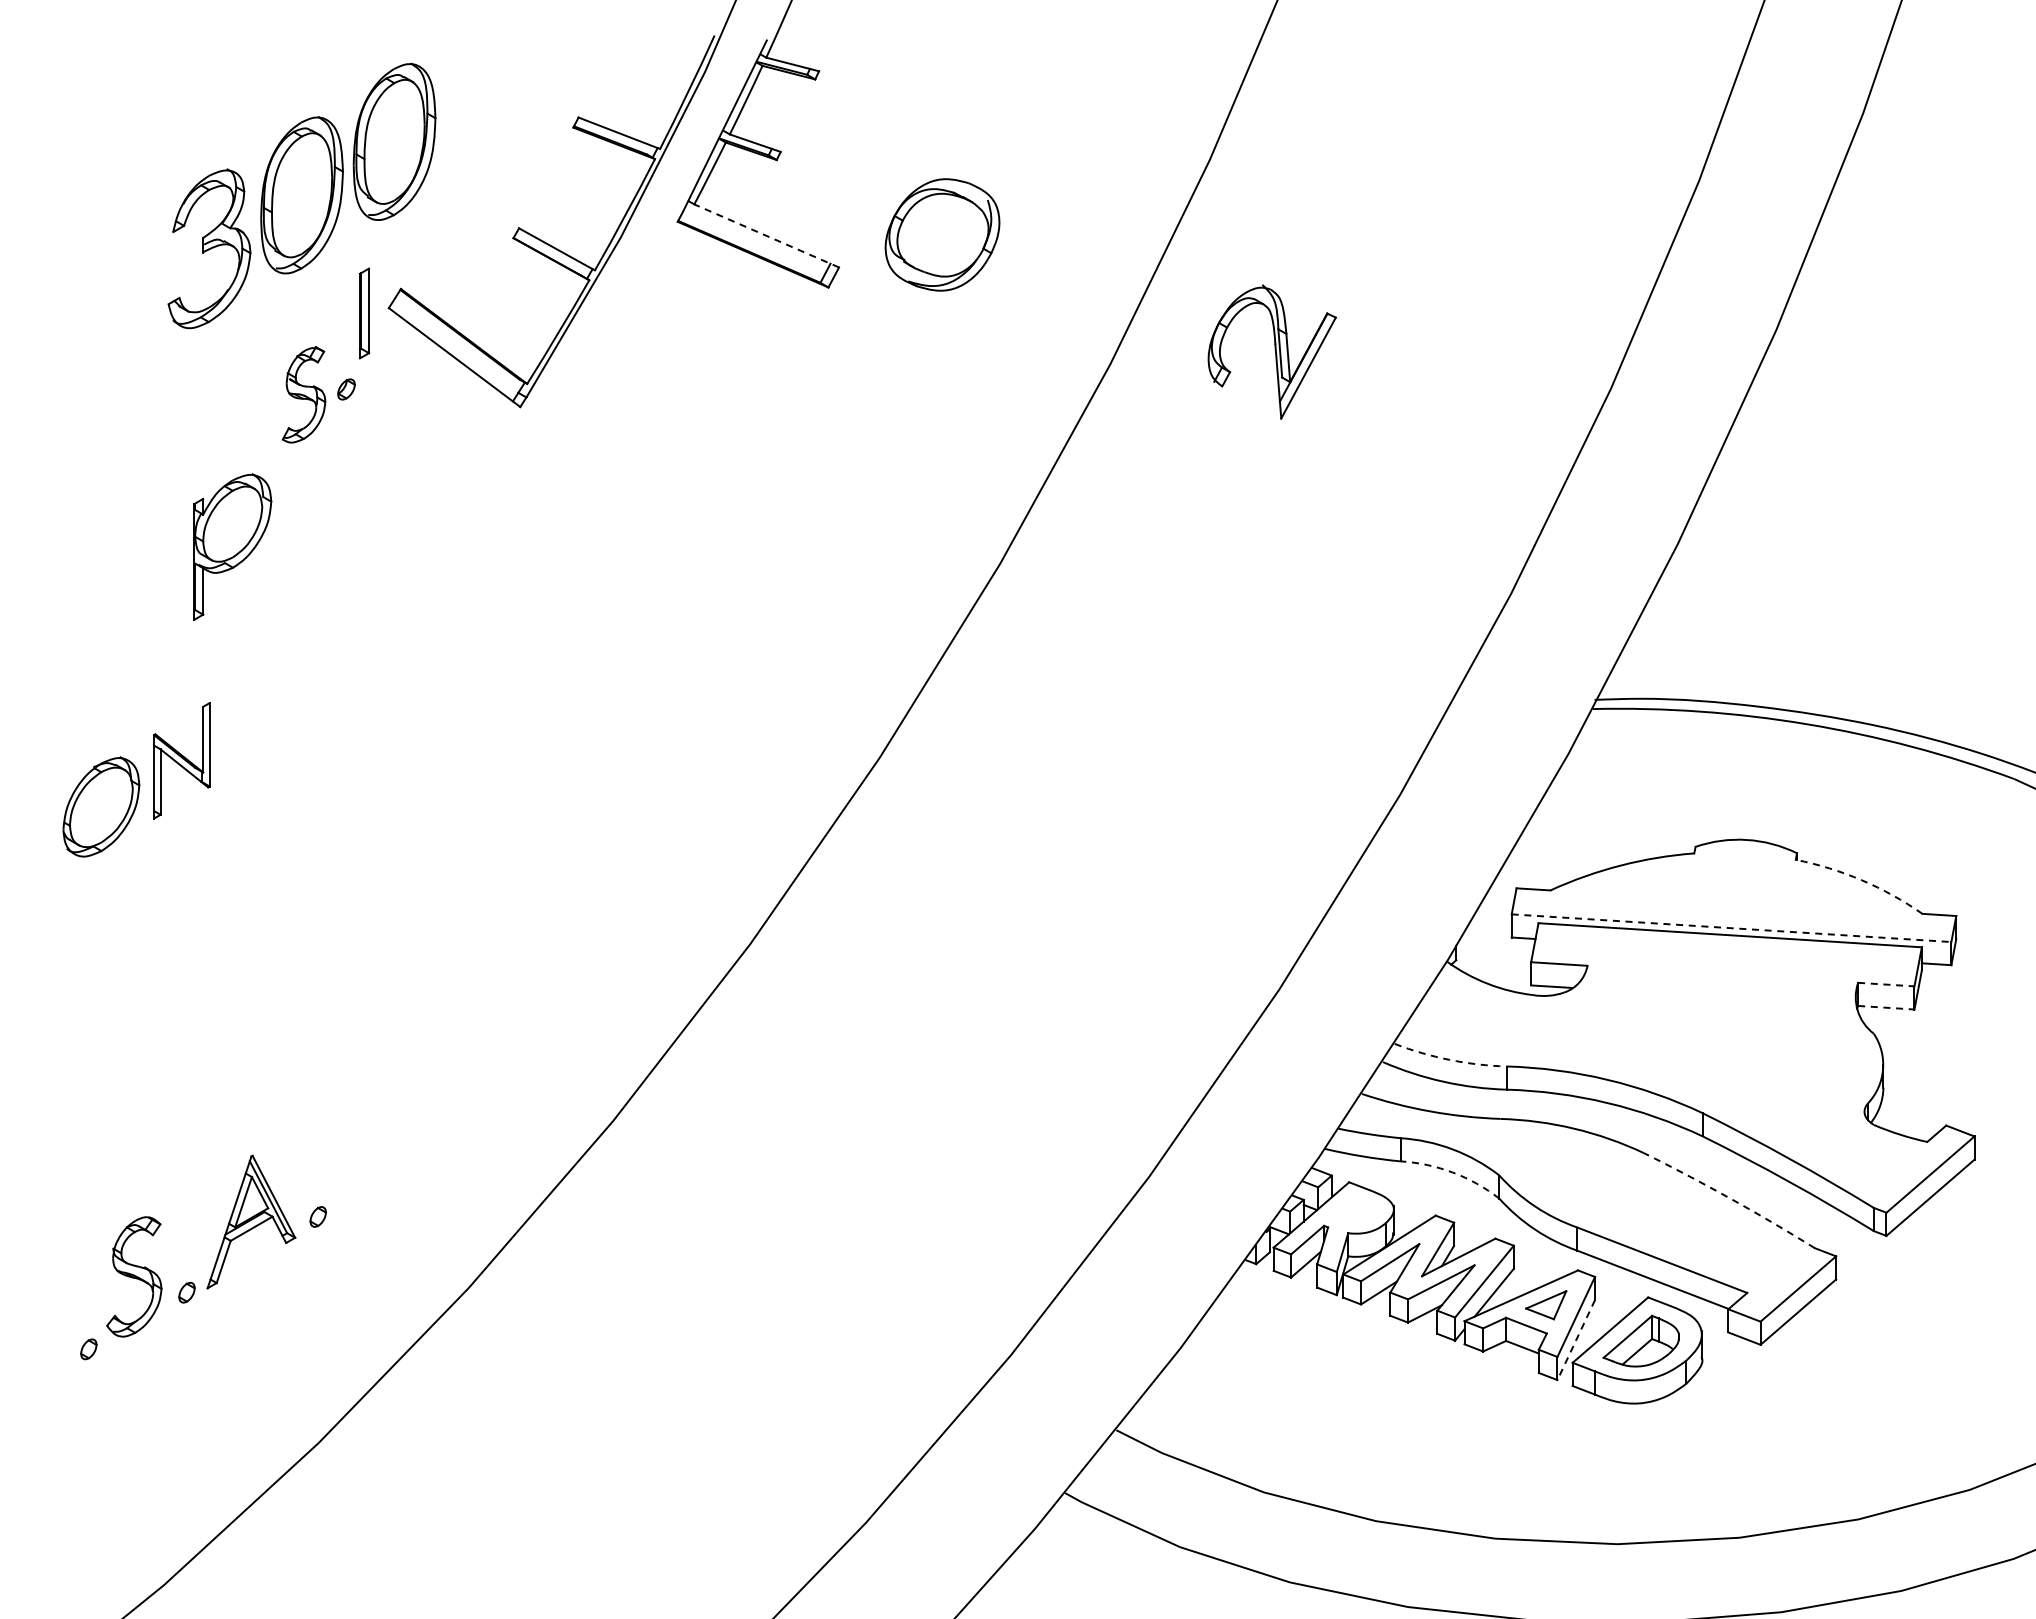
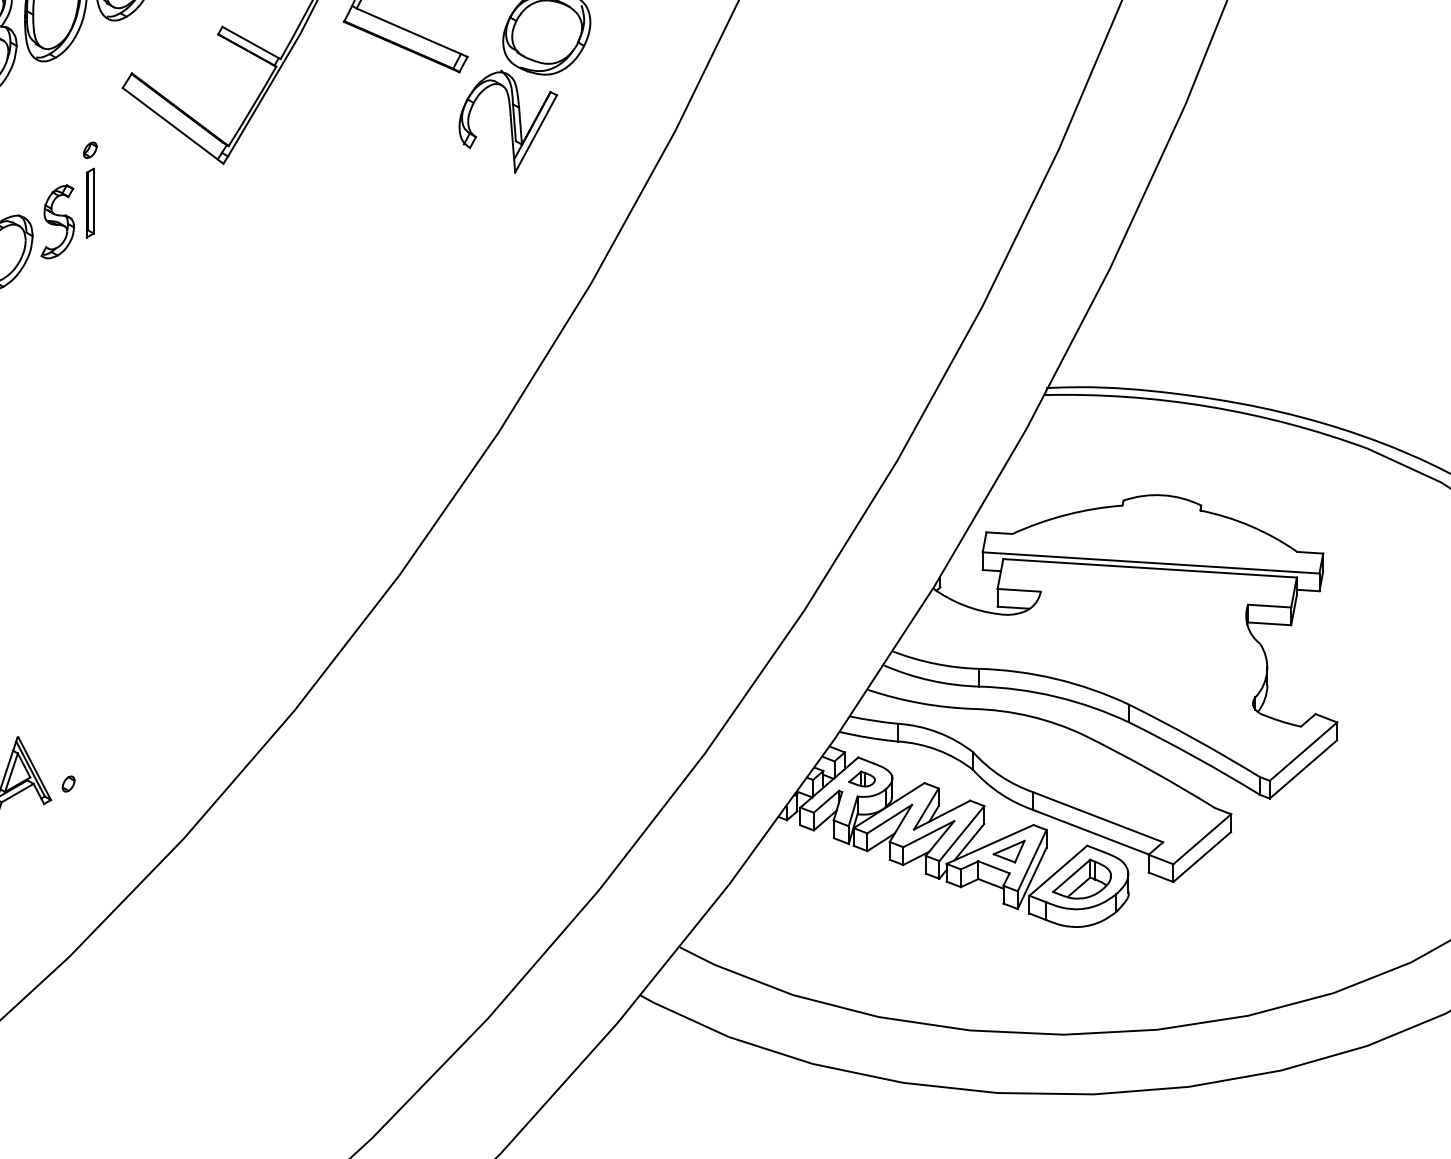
line: (766, 235) -> (411, 32), dashed -> solid
part: (364, 313) -> (90, 203), moved
part: (1271, 351) -> (507, 121), moved
part: (303, 394) -> (57, 221), moved
arc: (1861, 880) -> (1250, 526), dashed -> solid
line: (1732, 928) -> (1151, 563), dashed -> solid
line: (1886, 984) -> (1269, 606), dashed -> solid
line: (1886, 1007) -> (1269, 623), dashed -> solid
arc: (1449, 1059) -> (935, 663), dashed -> solid
arc: (1452, 1172) -> (937, 750), dashed -> solid
arc: (1730, 1198) -> (1150, 769), dashed -> solid
part: (1353, 1209) -> (861, 778), added
line: (1576, 1340) -> (1032, 878), dashed -> solid

